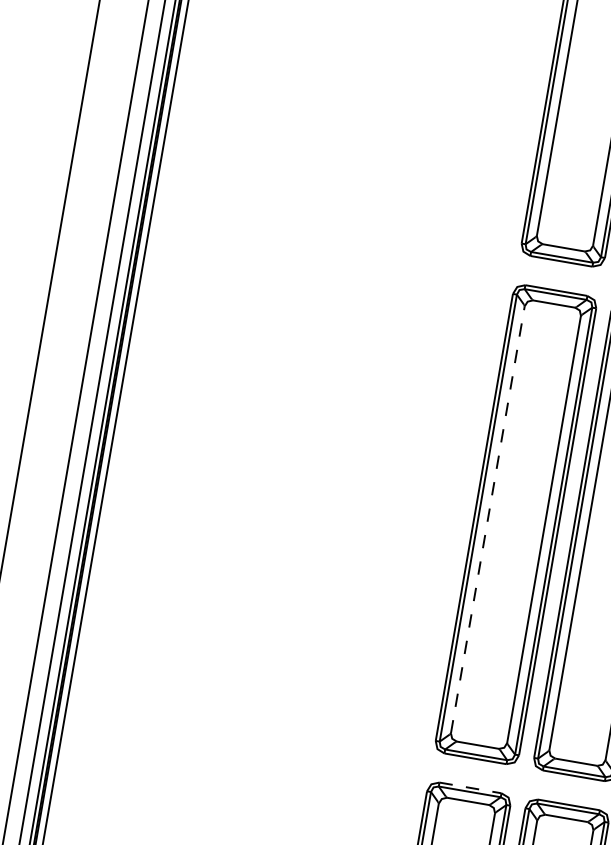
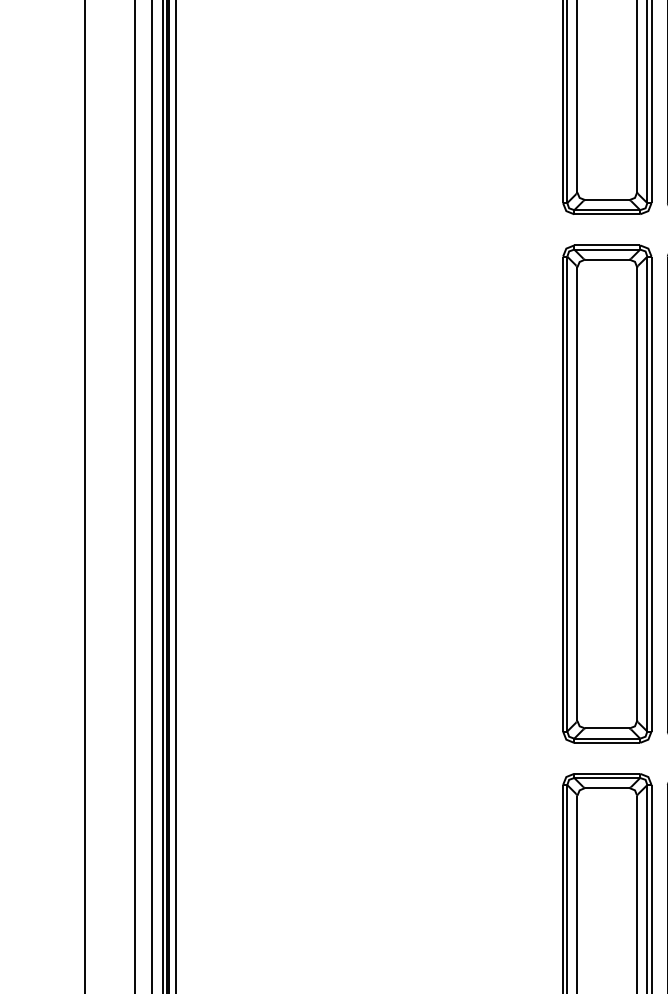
line: (487, 520) -> (577, 494), dashed -> solid
line: (470, 787) -> (607, 773), dashed -> solid

